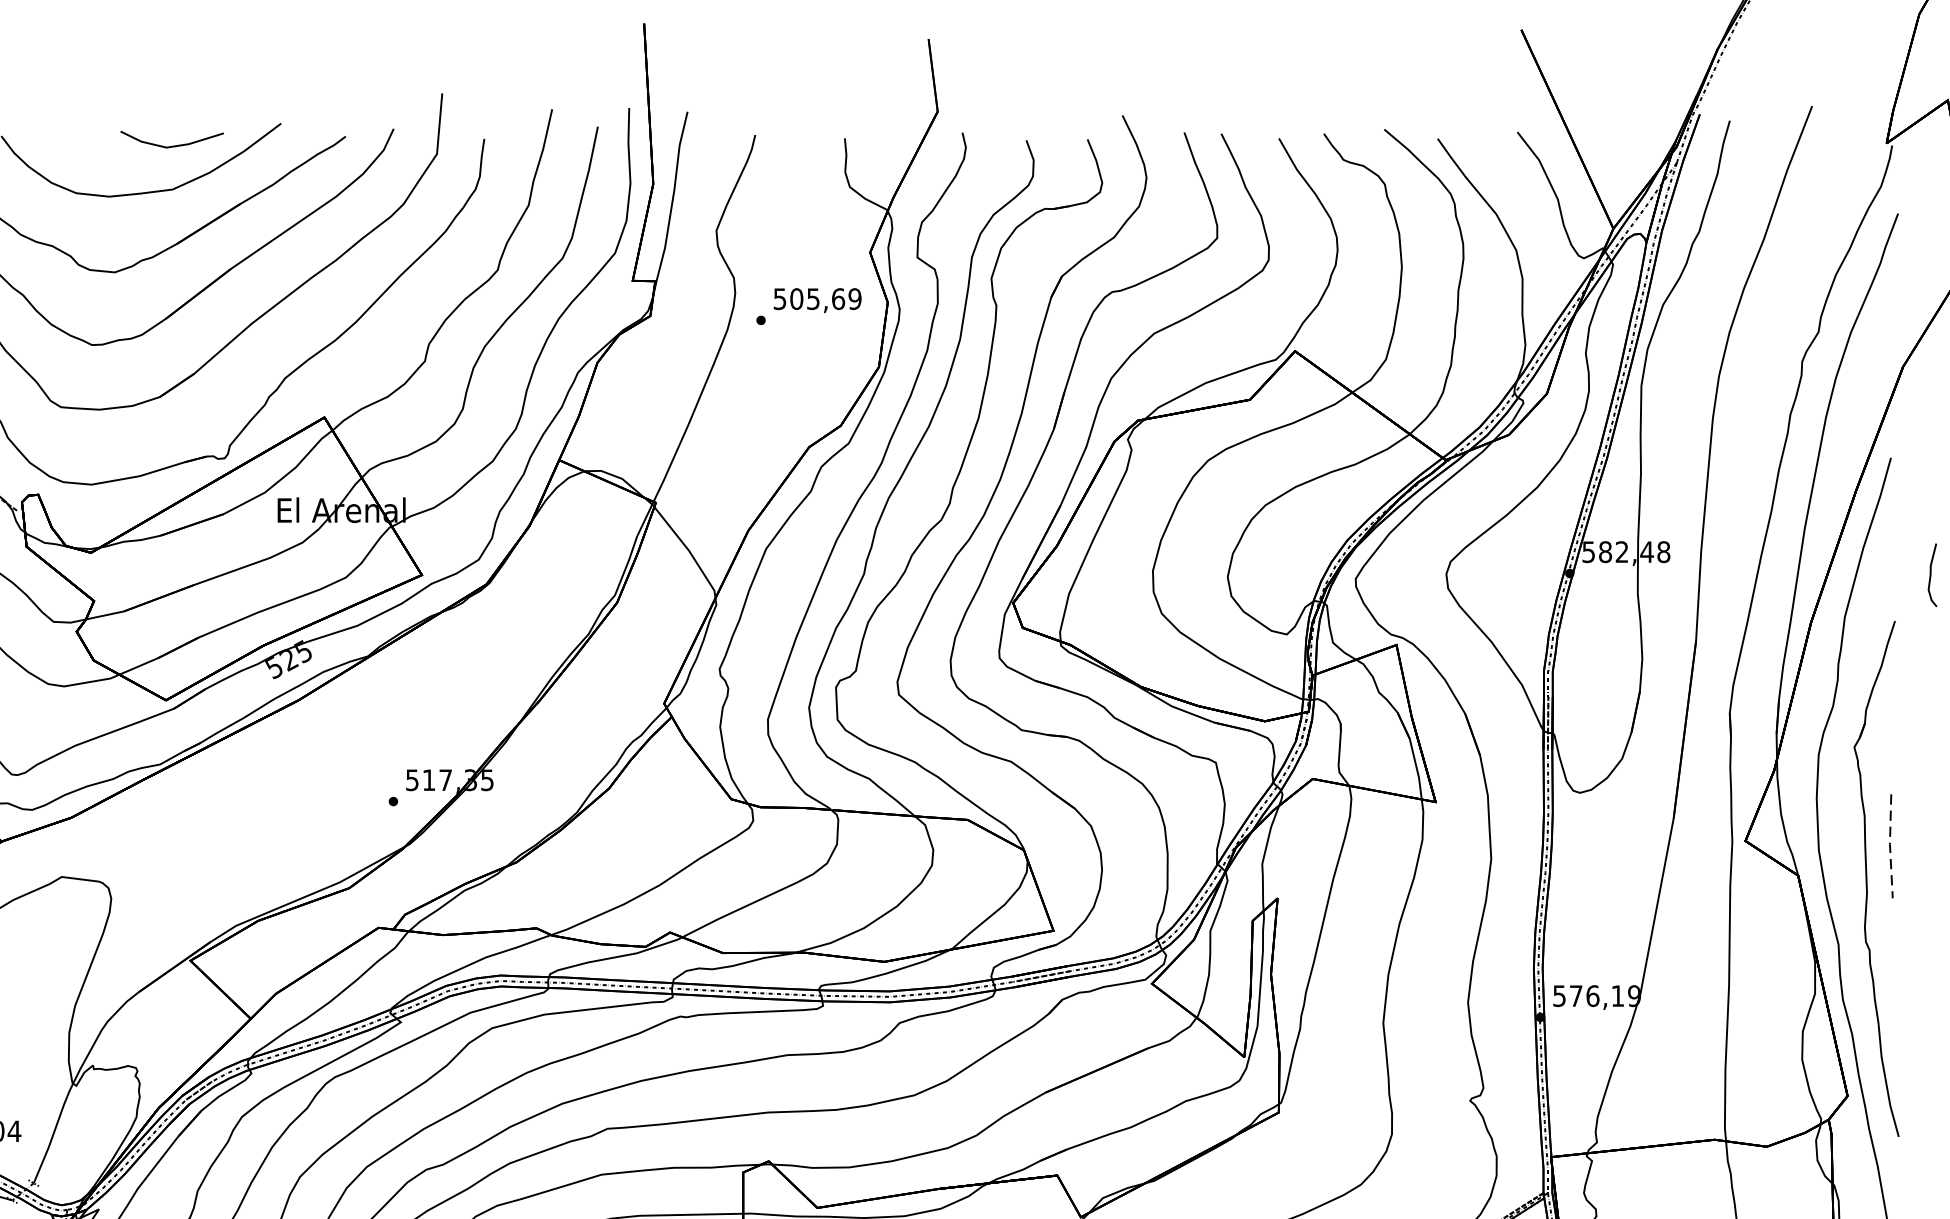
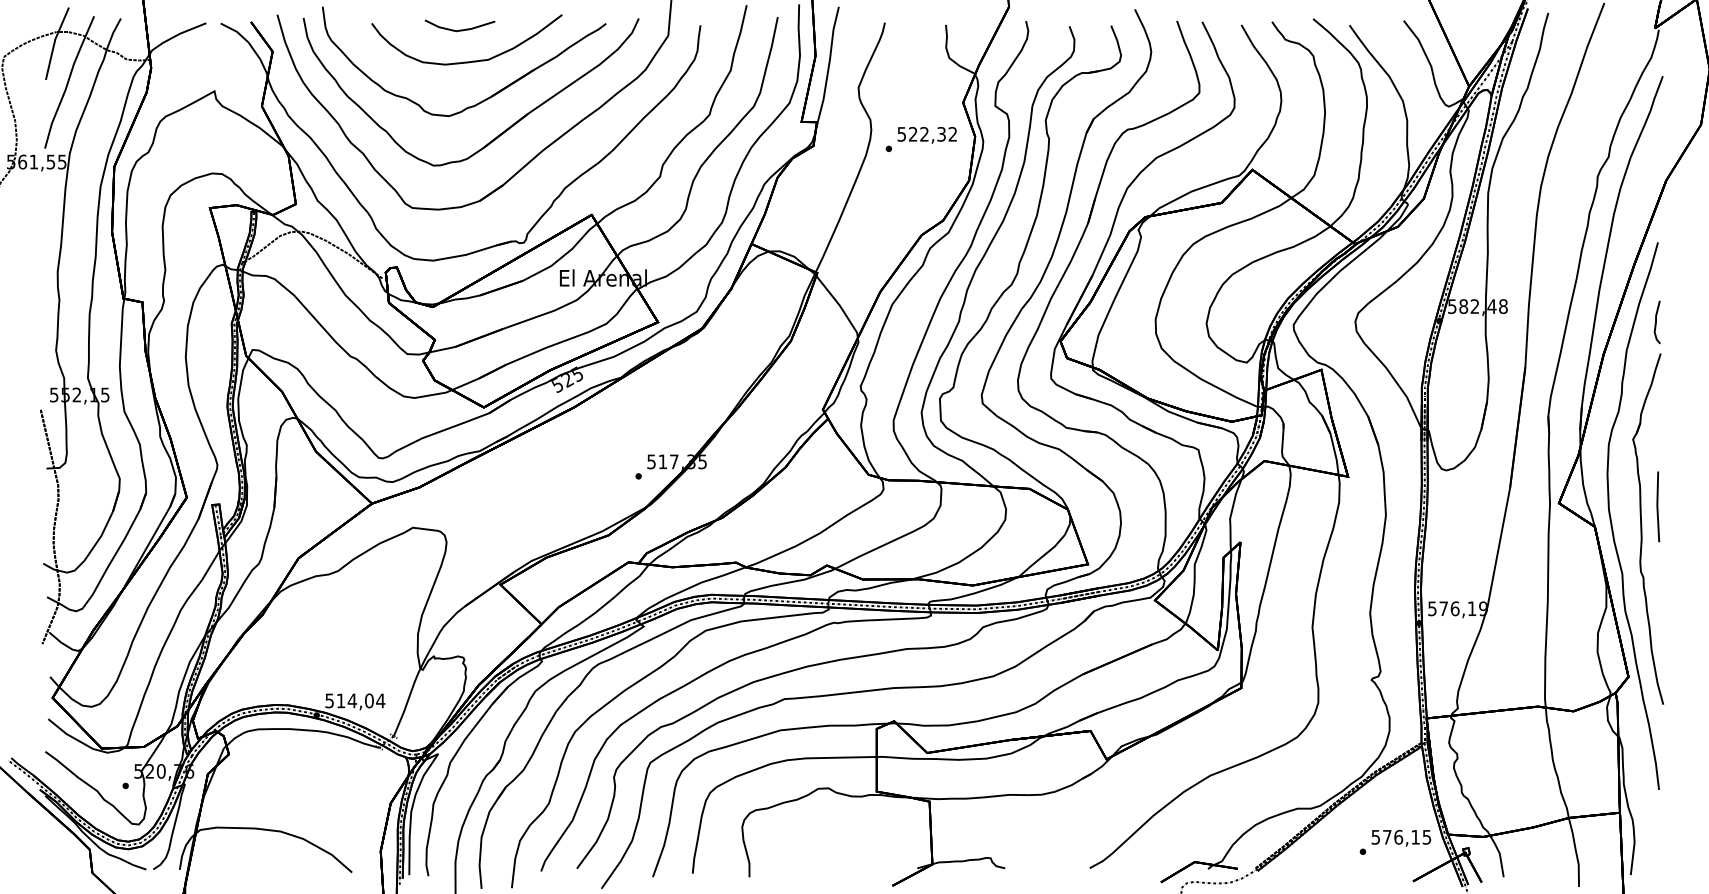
line: (171, 145) -> (459, 29), moved
text: (825, 299) -> (932, 134), 505,69 -> 522,32
curve: (1931, 575) -> (1656, 322), moved
line: (1890, 845) -> (1657, 506), dashed -> solid

